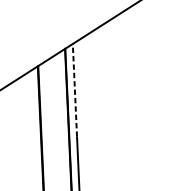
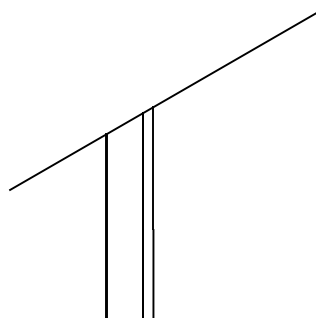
line: (74, 90) -> (153, 168), dashed -> solid

